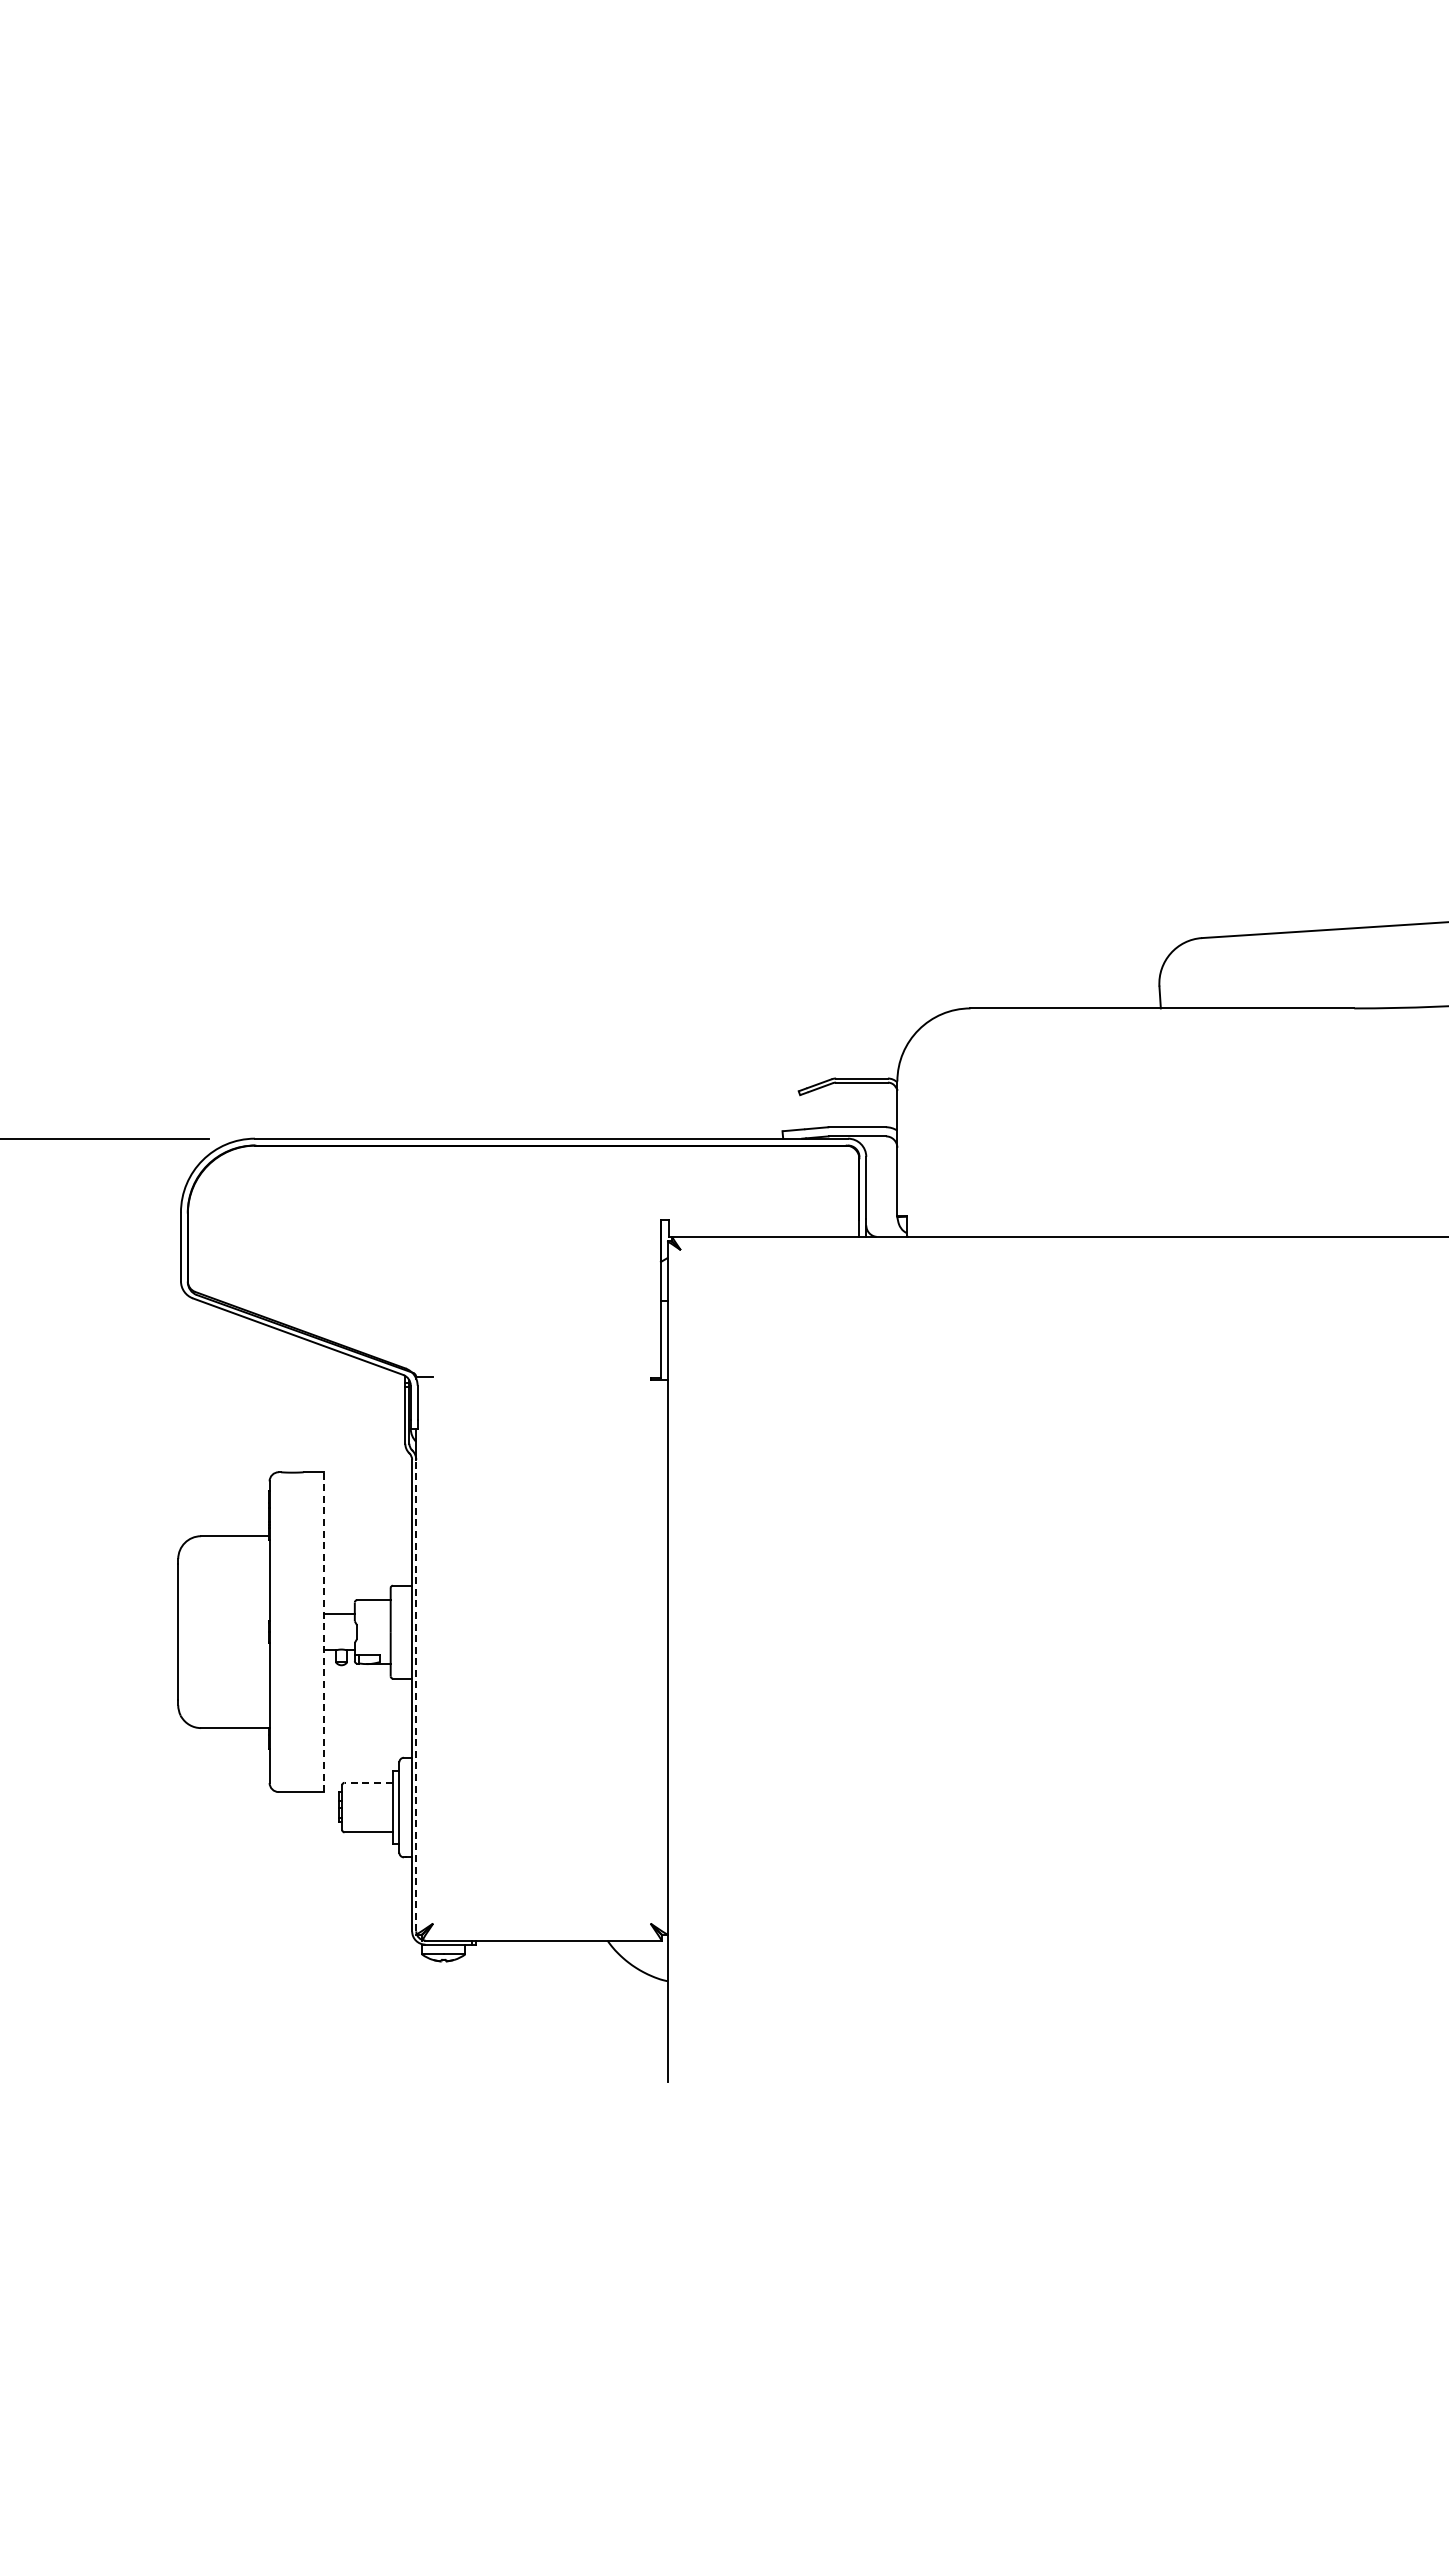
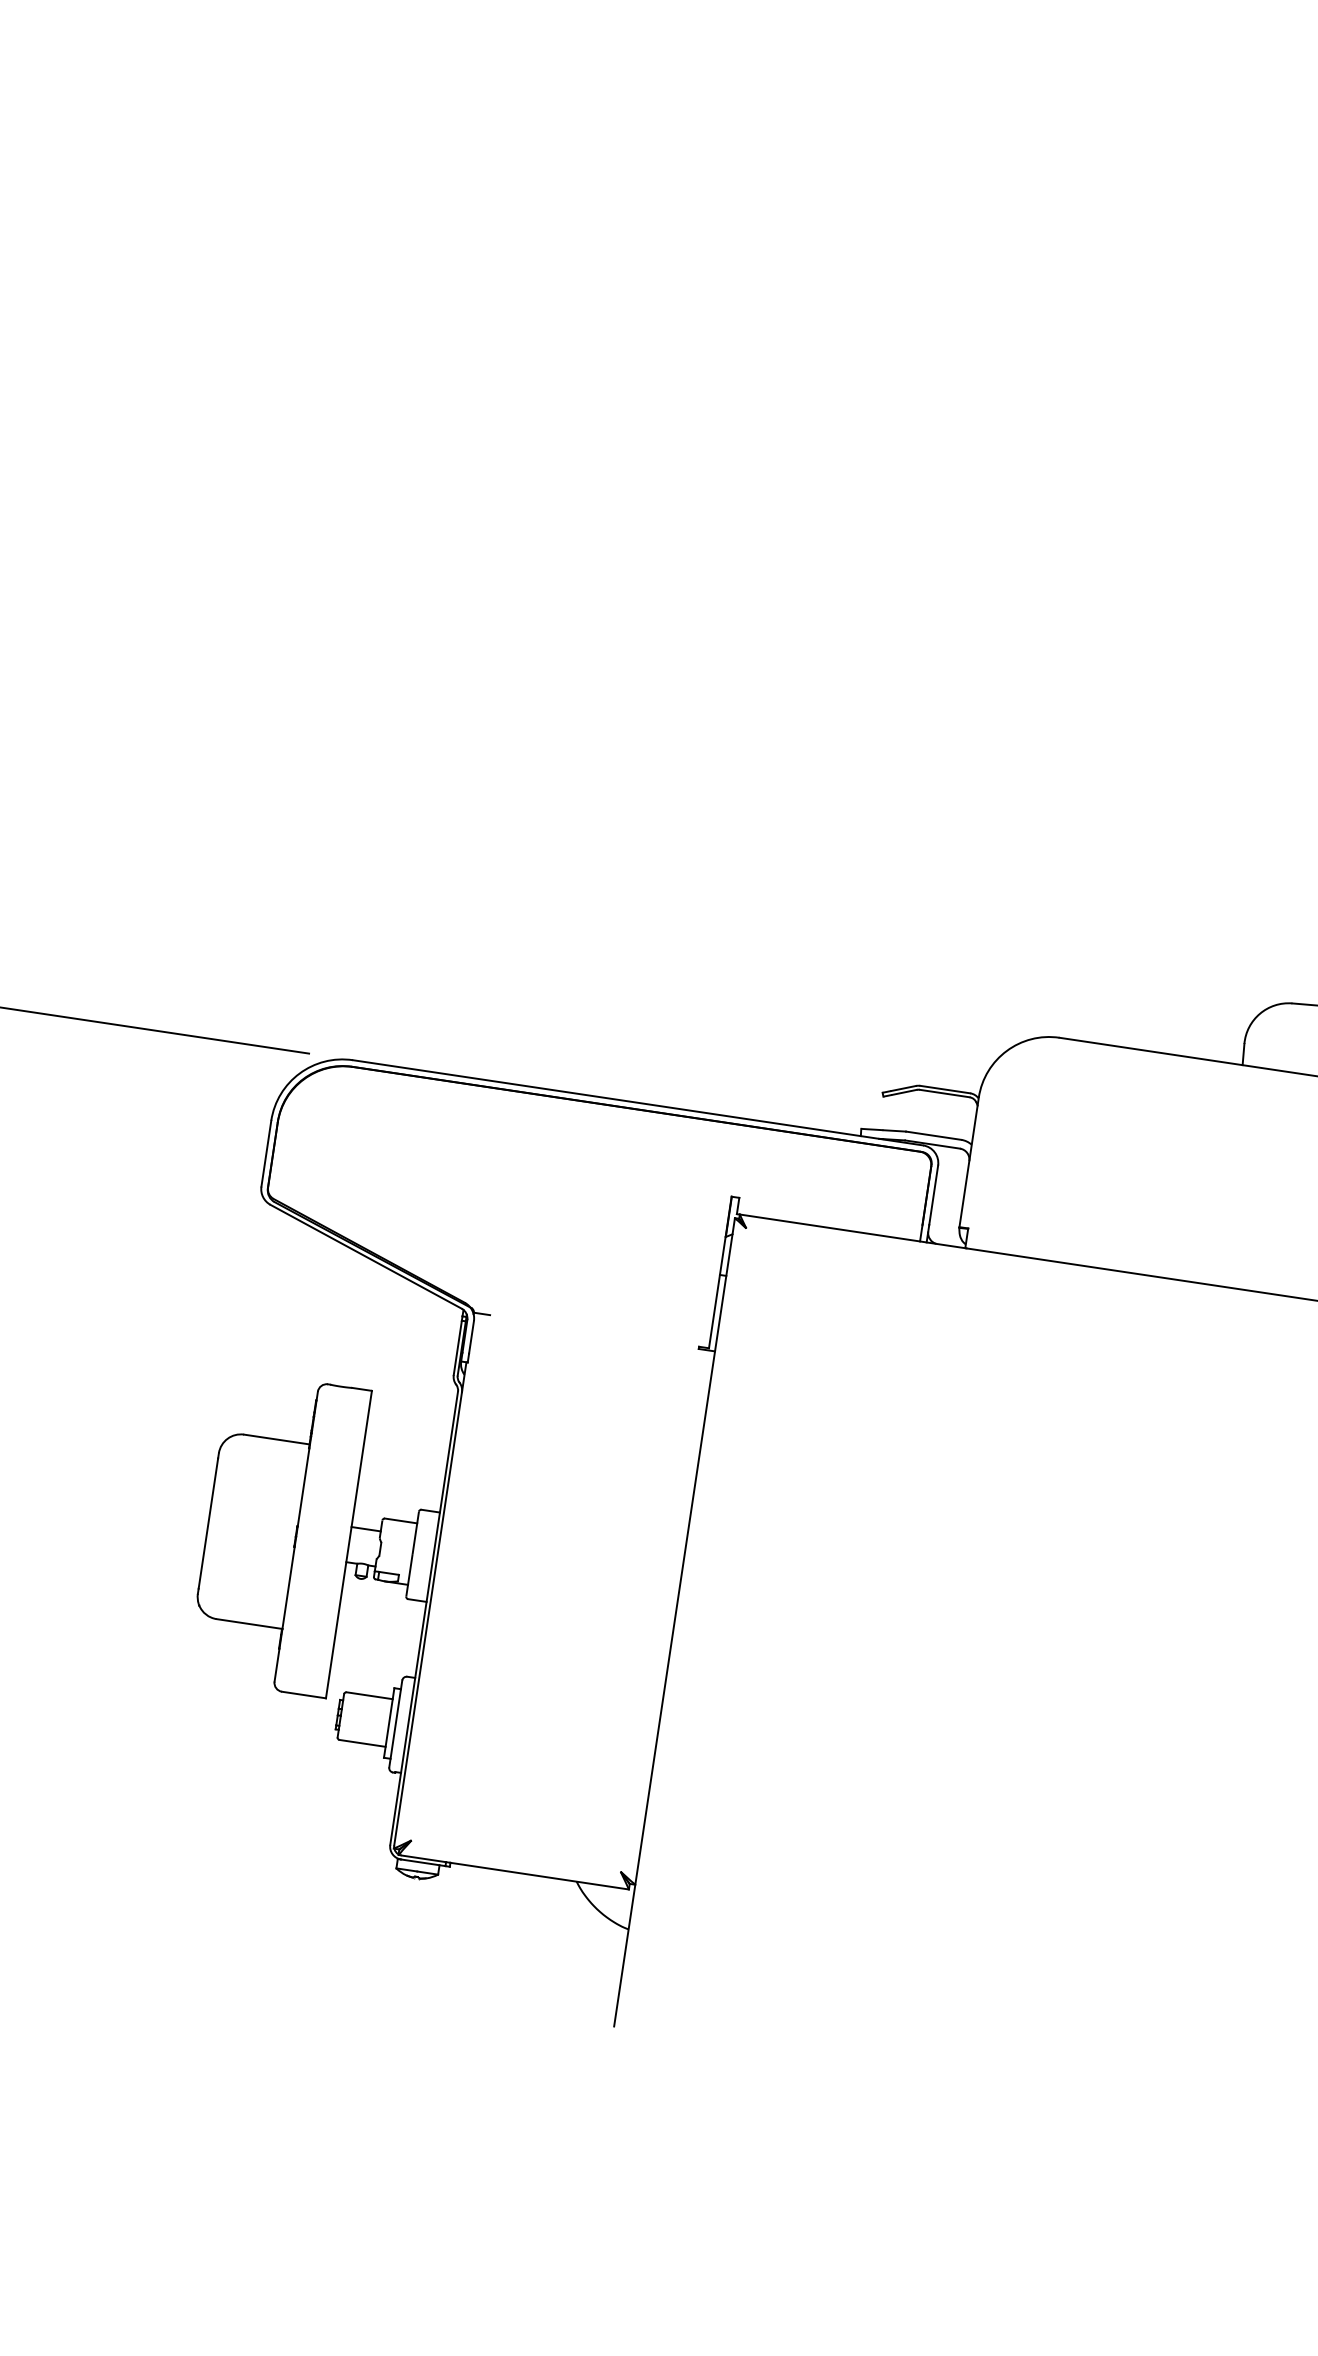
line: (324, 1632) -> (348, 1544), dashed -> solid
line: (416, 1695) -> (428, 1618), dashed -> solid
line: (368, 1782) -> (369, 1695), dashed -> solid

